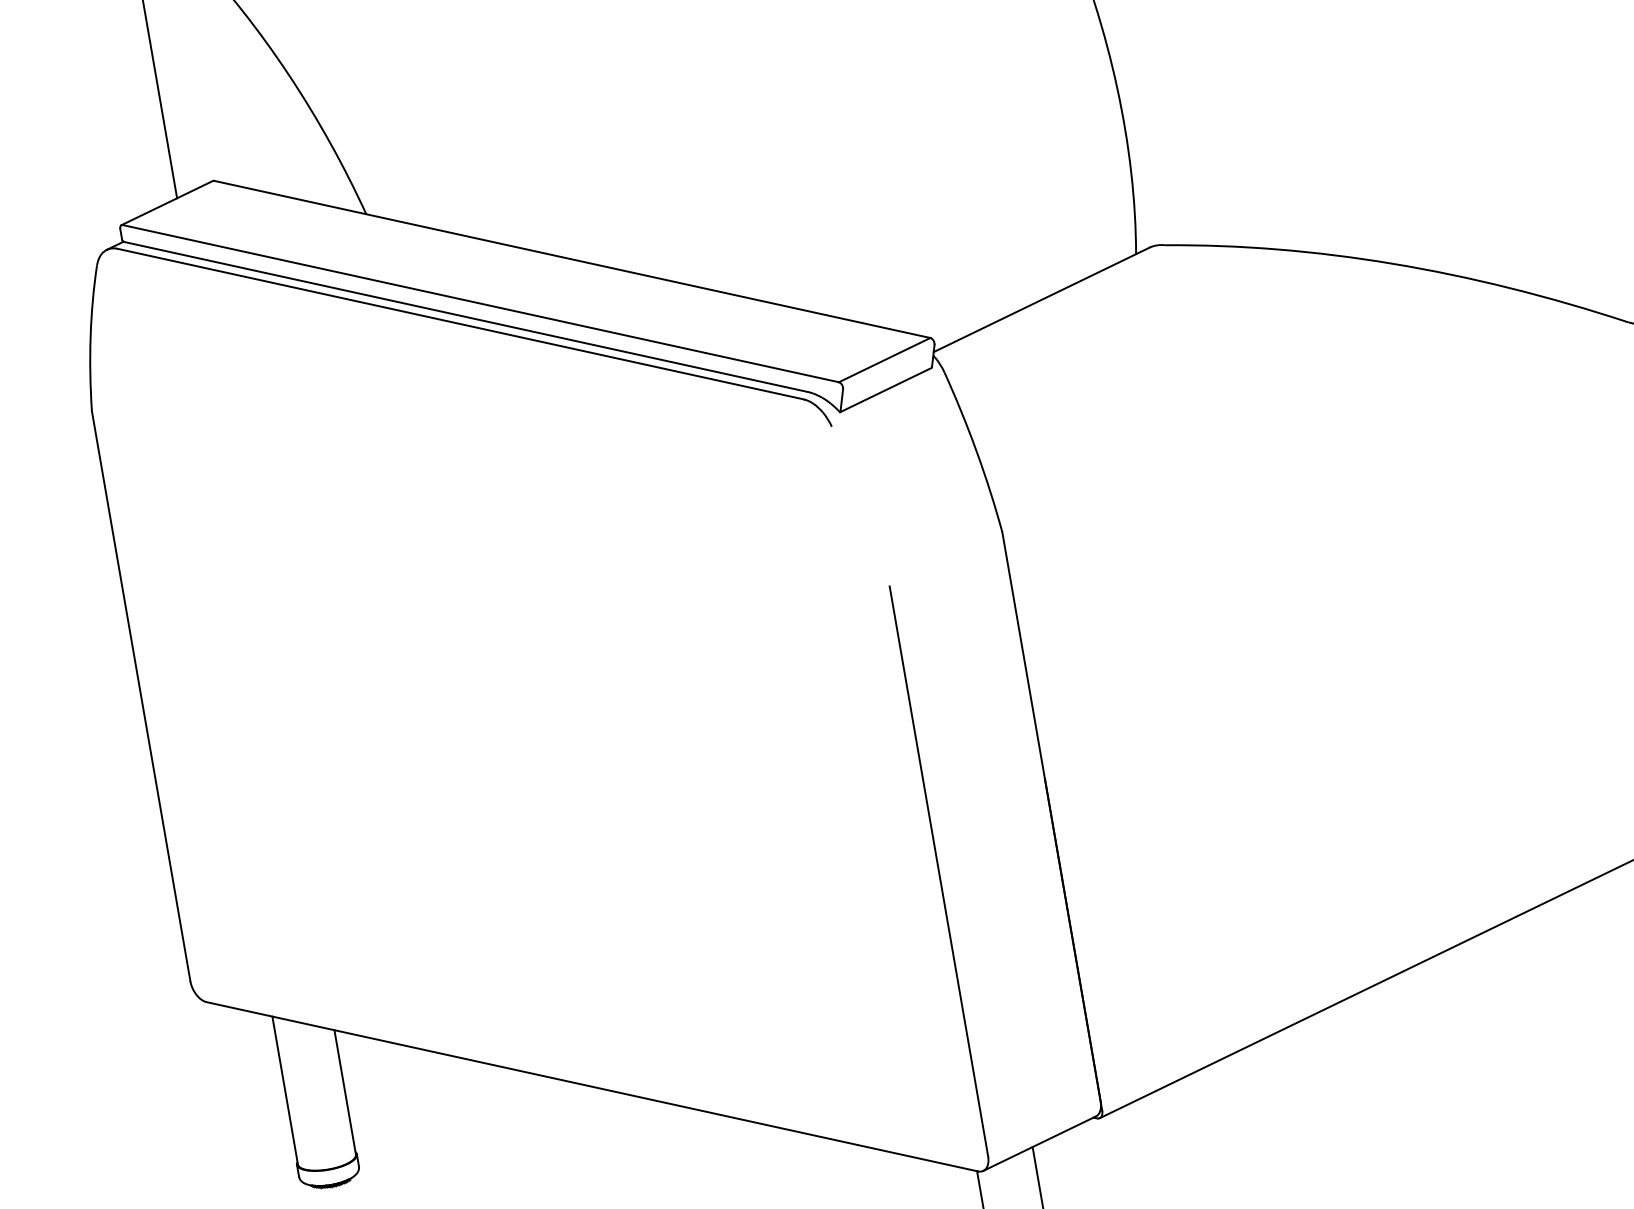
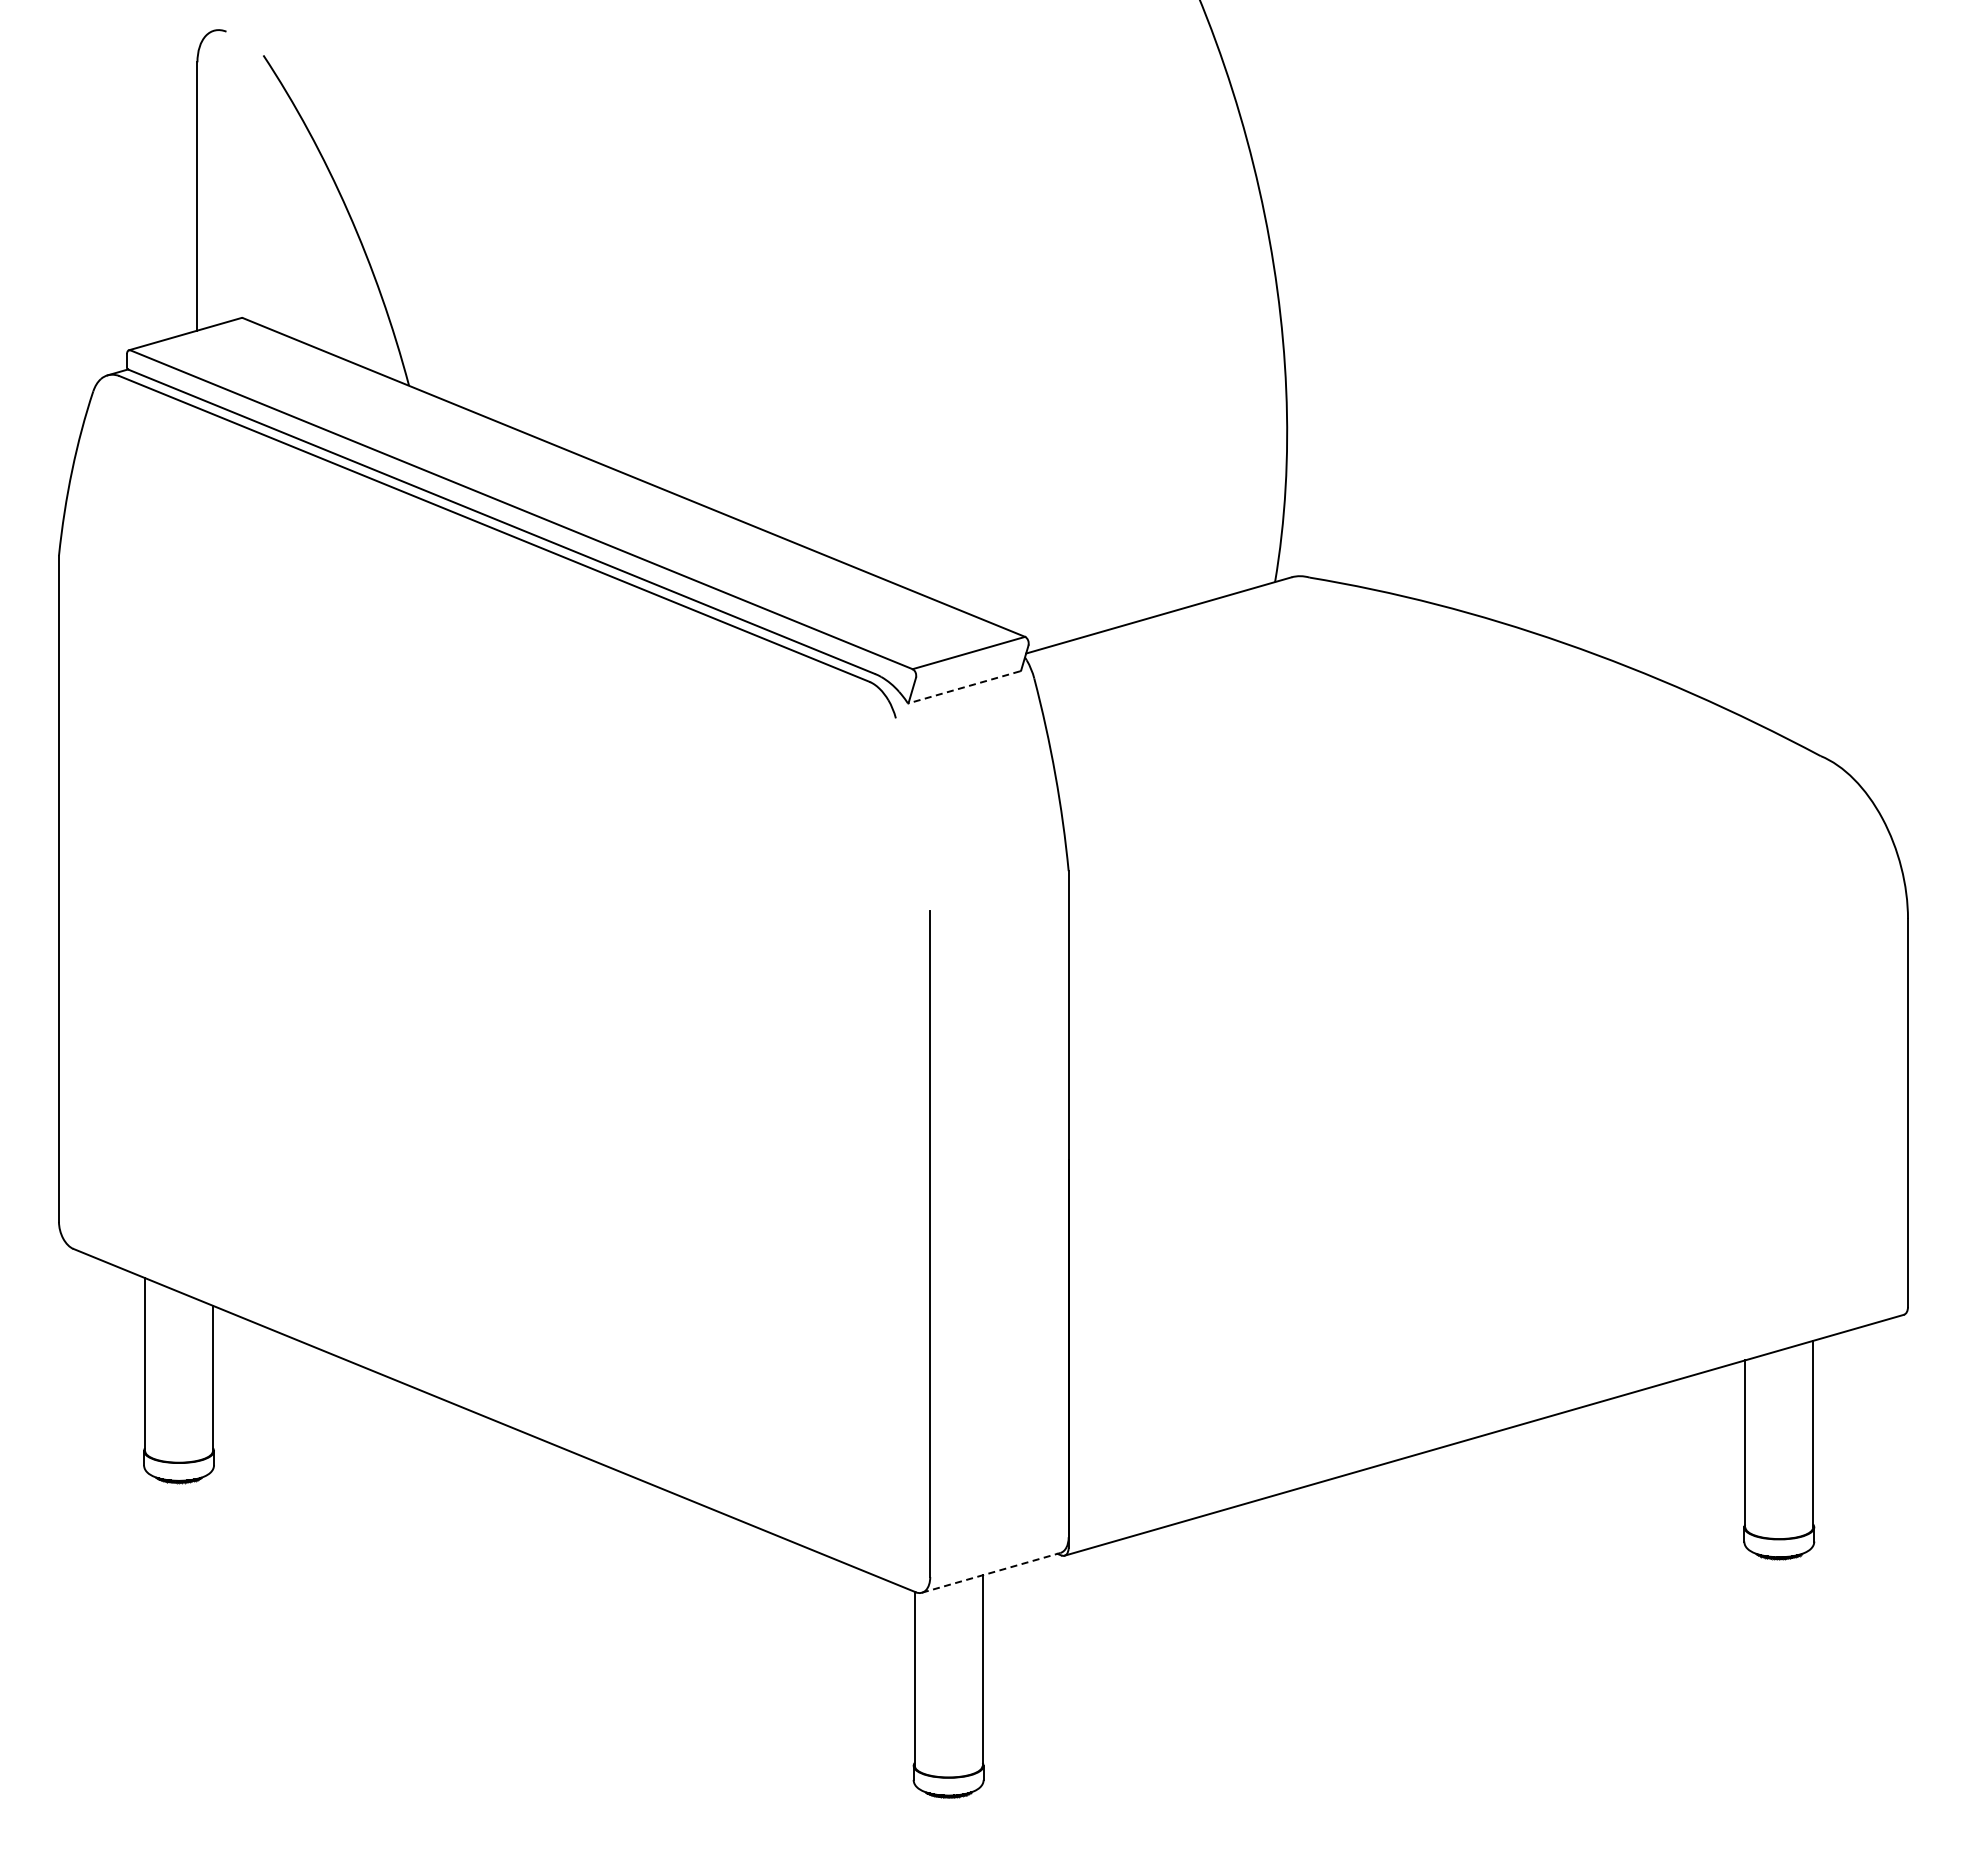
line: (885, 390) -> (963, 687), solid -> dashed
line: (1039, 1143) -> (991, 1572), solid -> dashed

